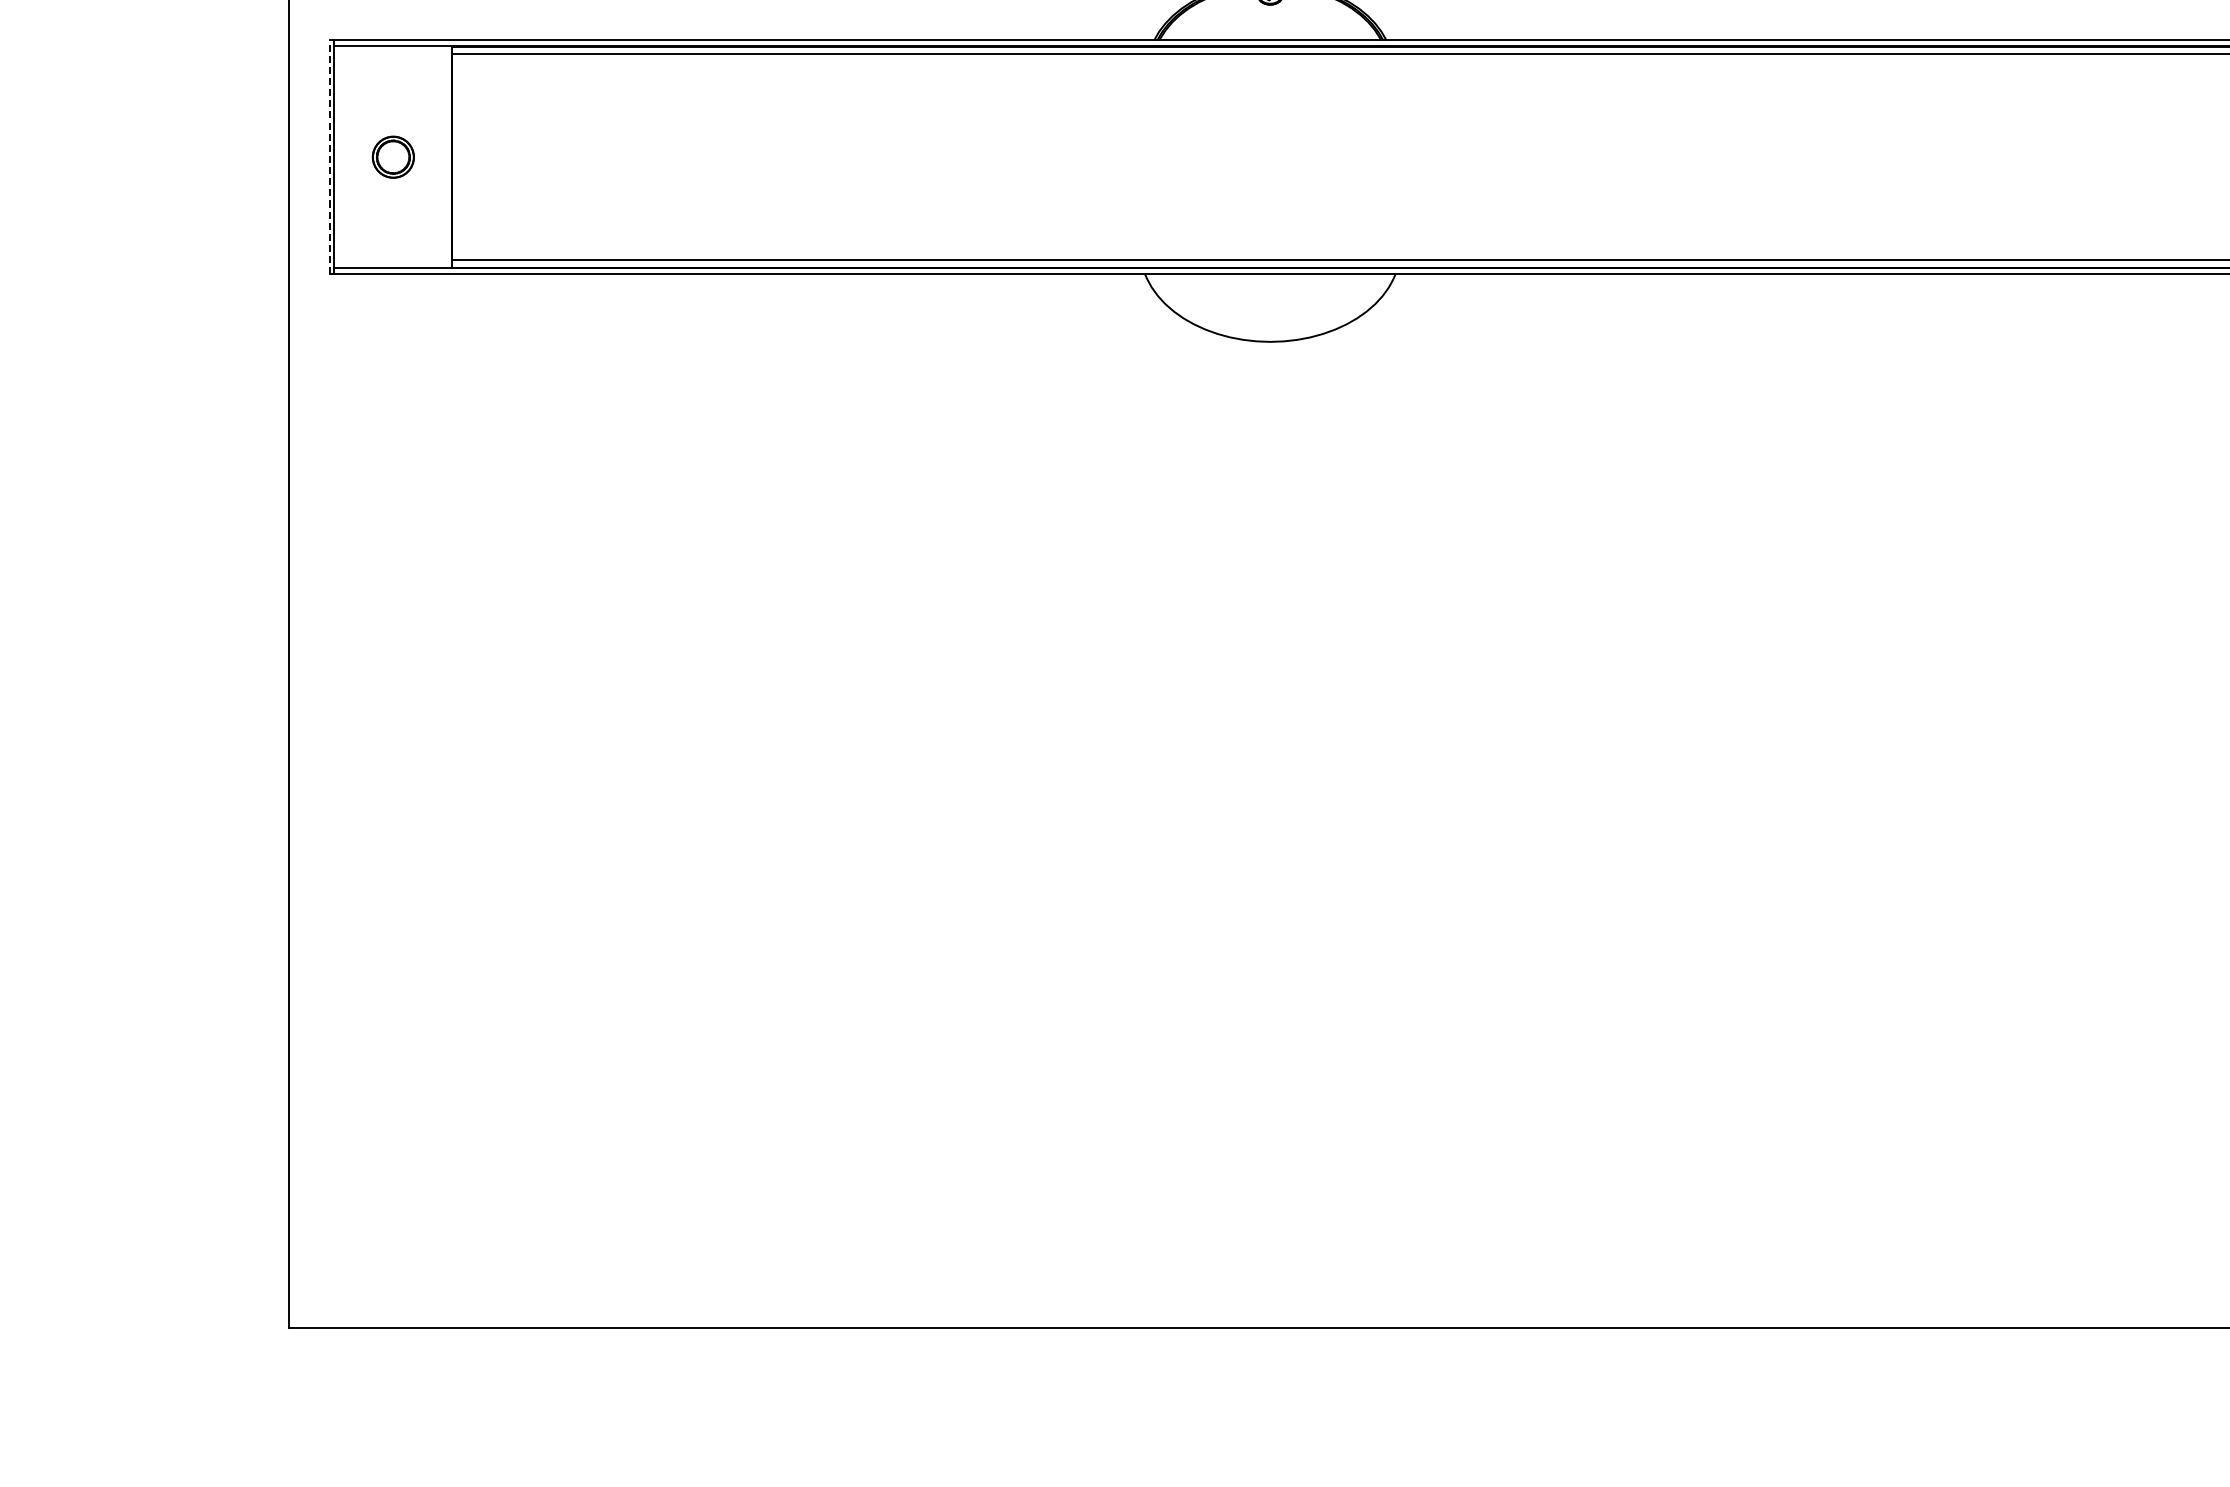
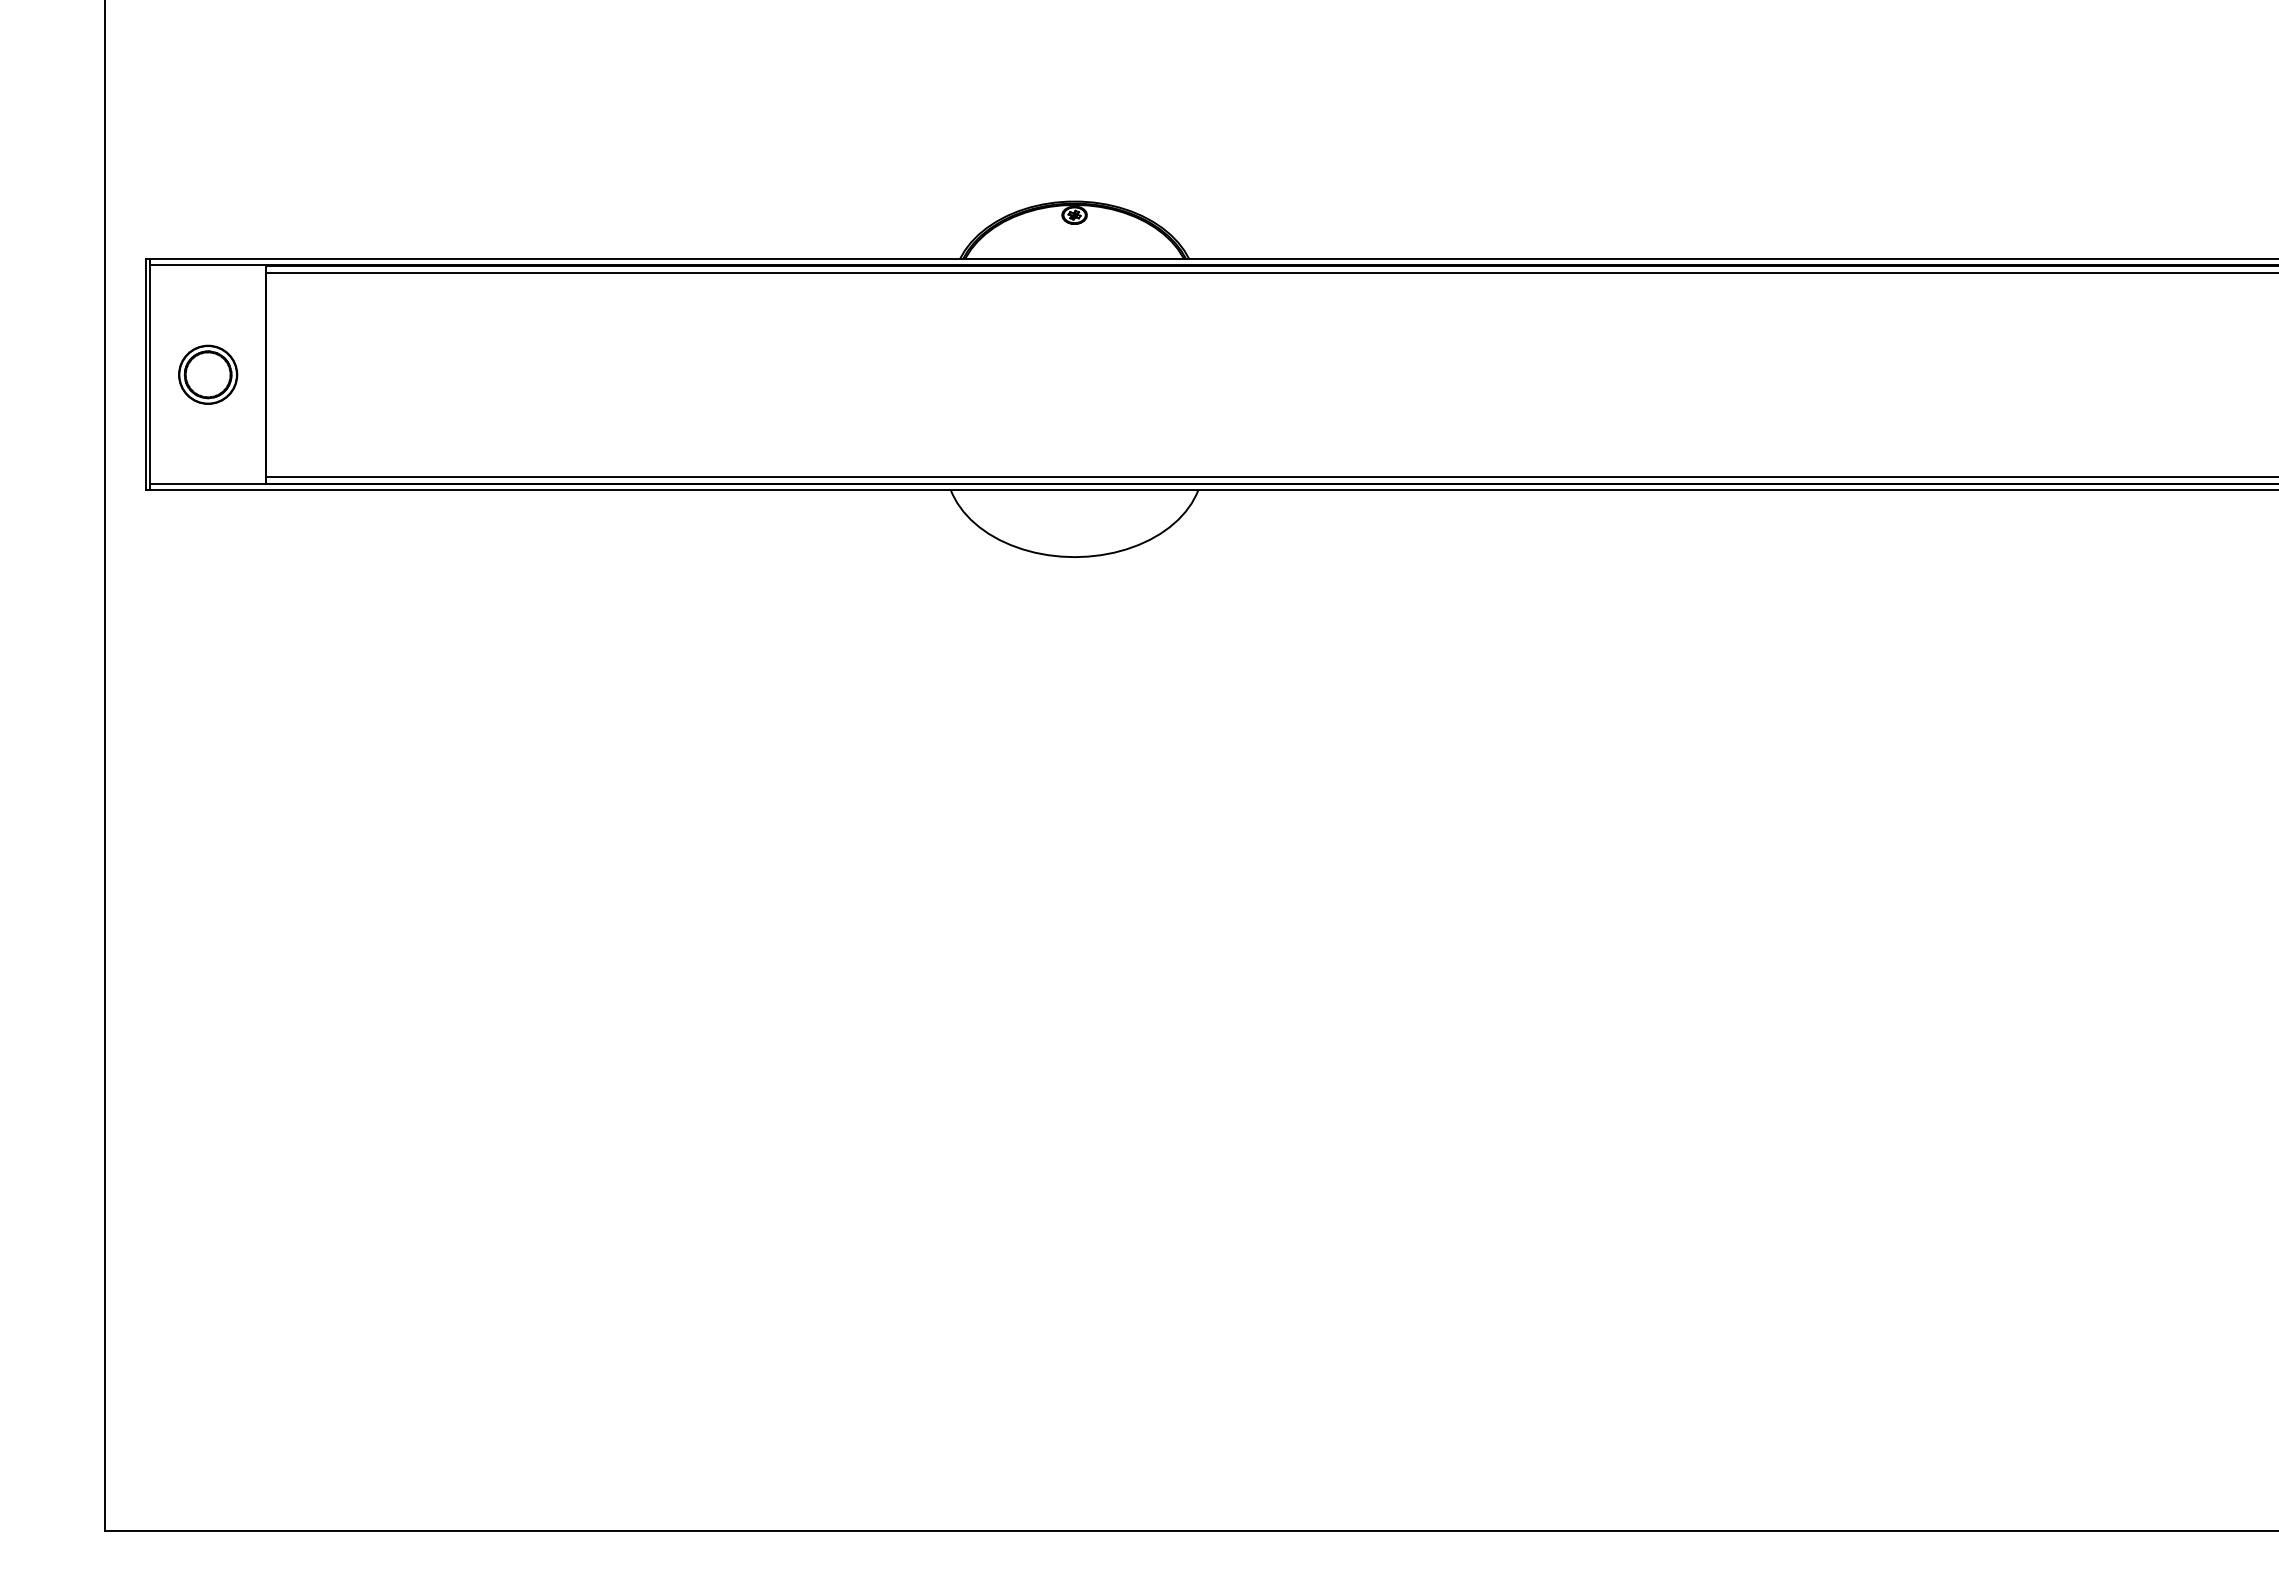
line: (329, 157) -> (145, 374), dashed -> solid
part: (393, 157) -> (208, 374), size x1.43

